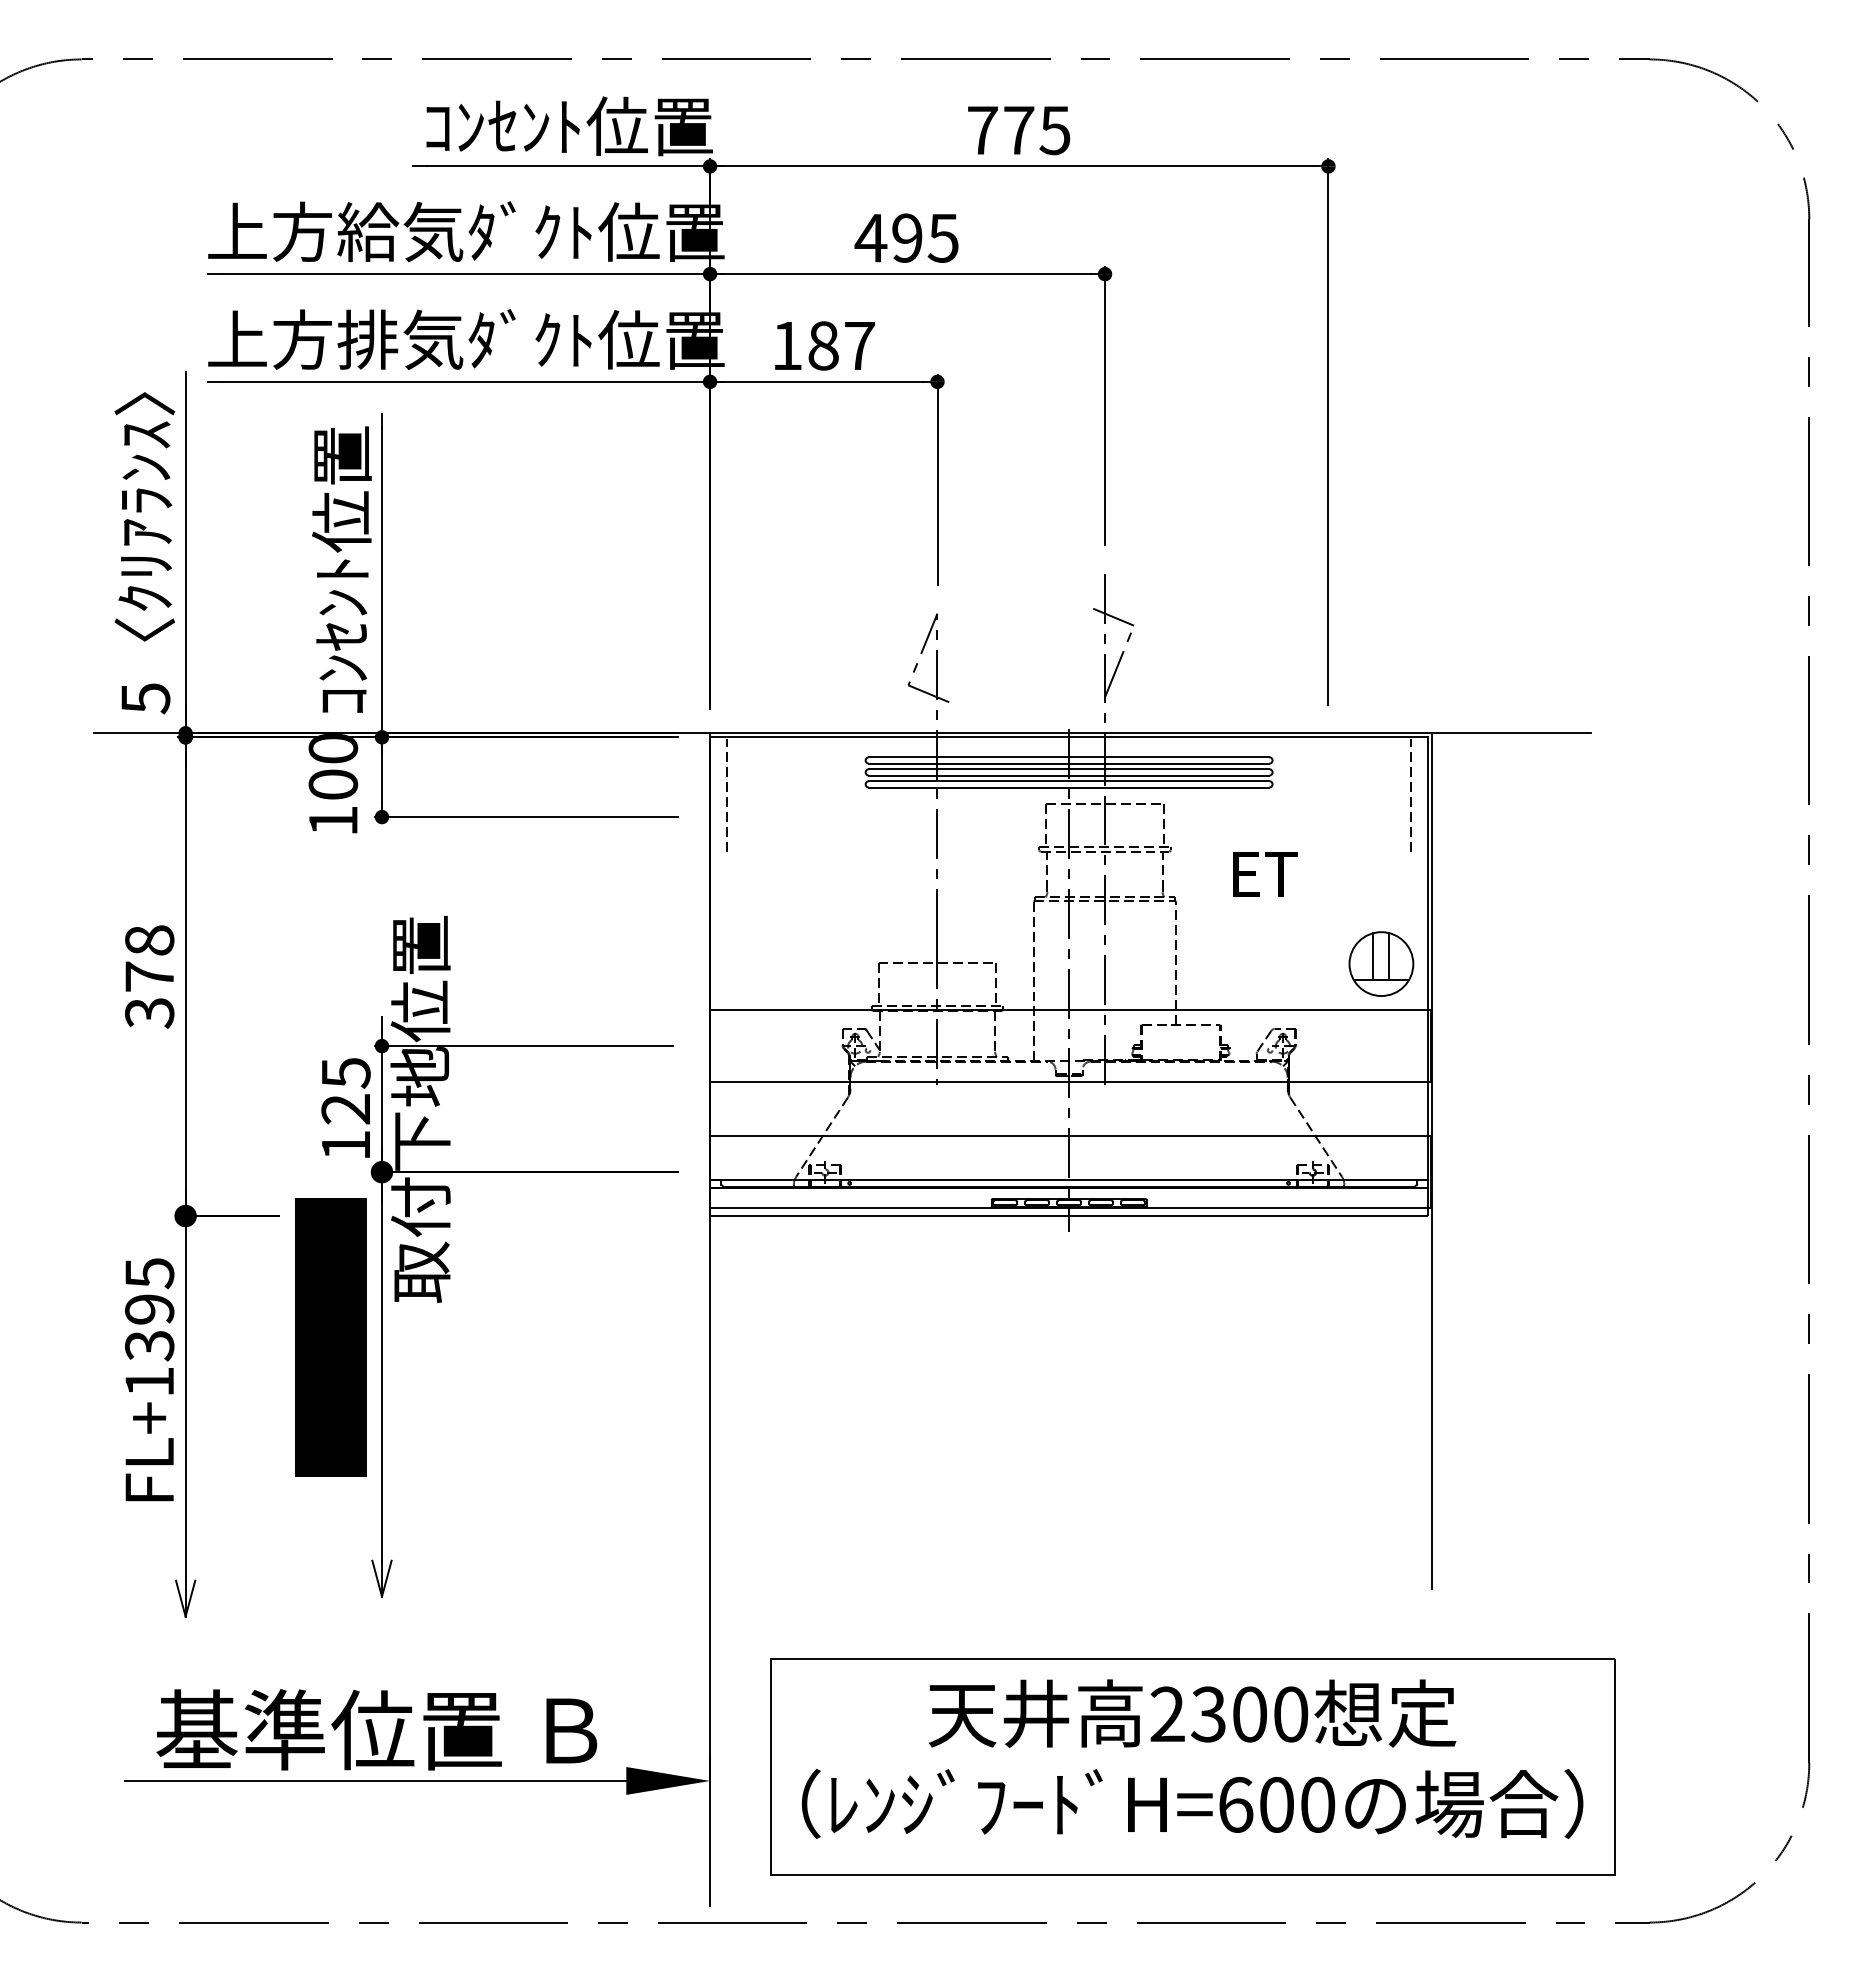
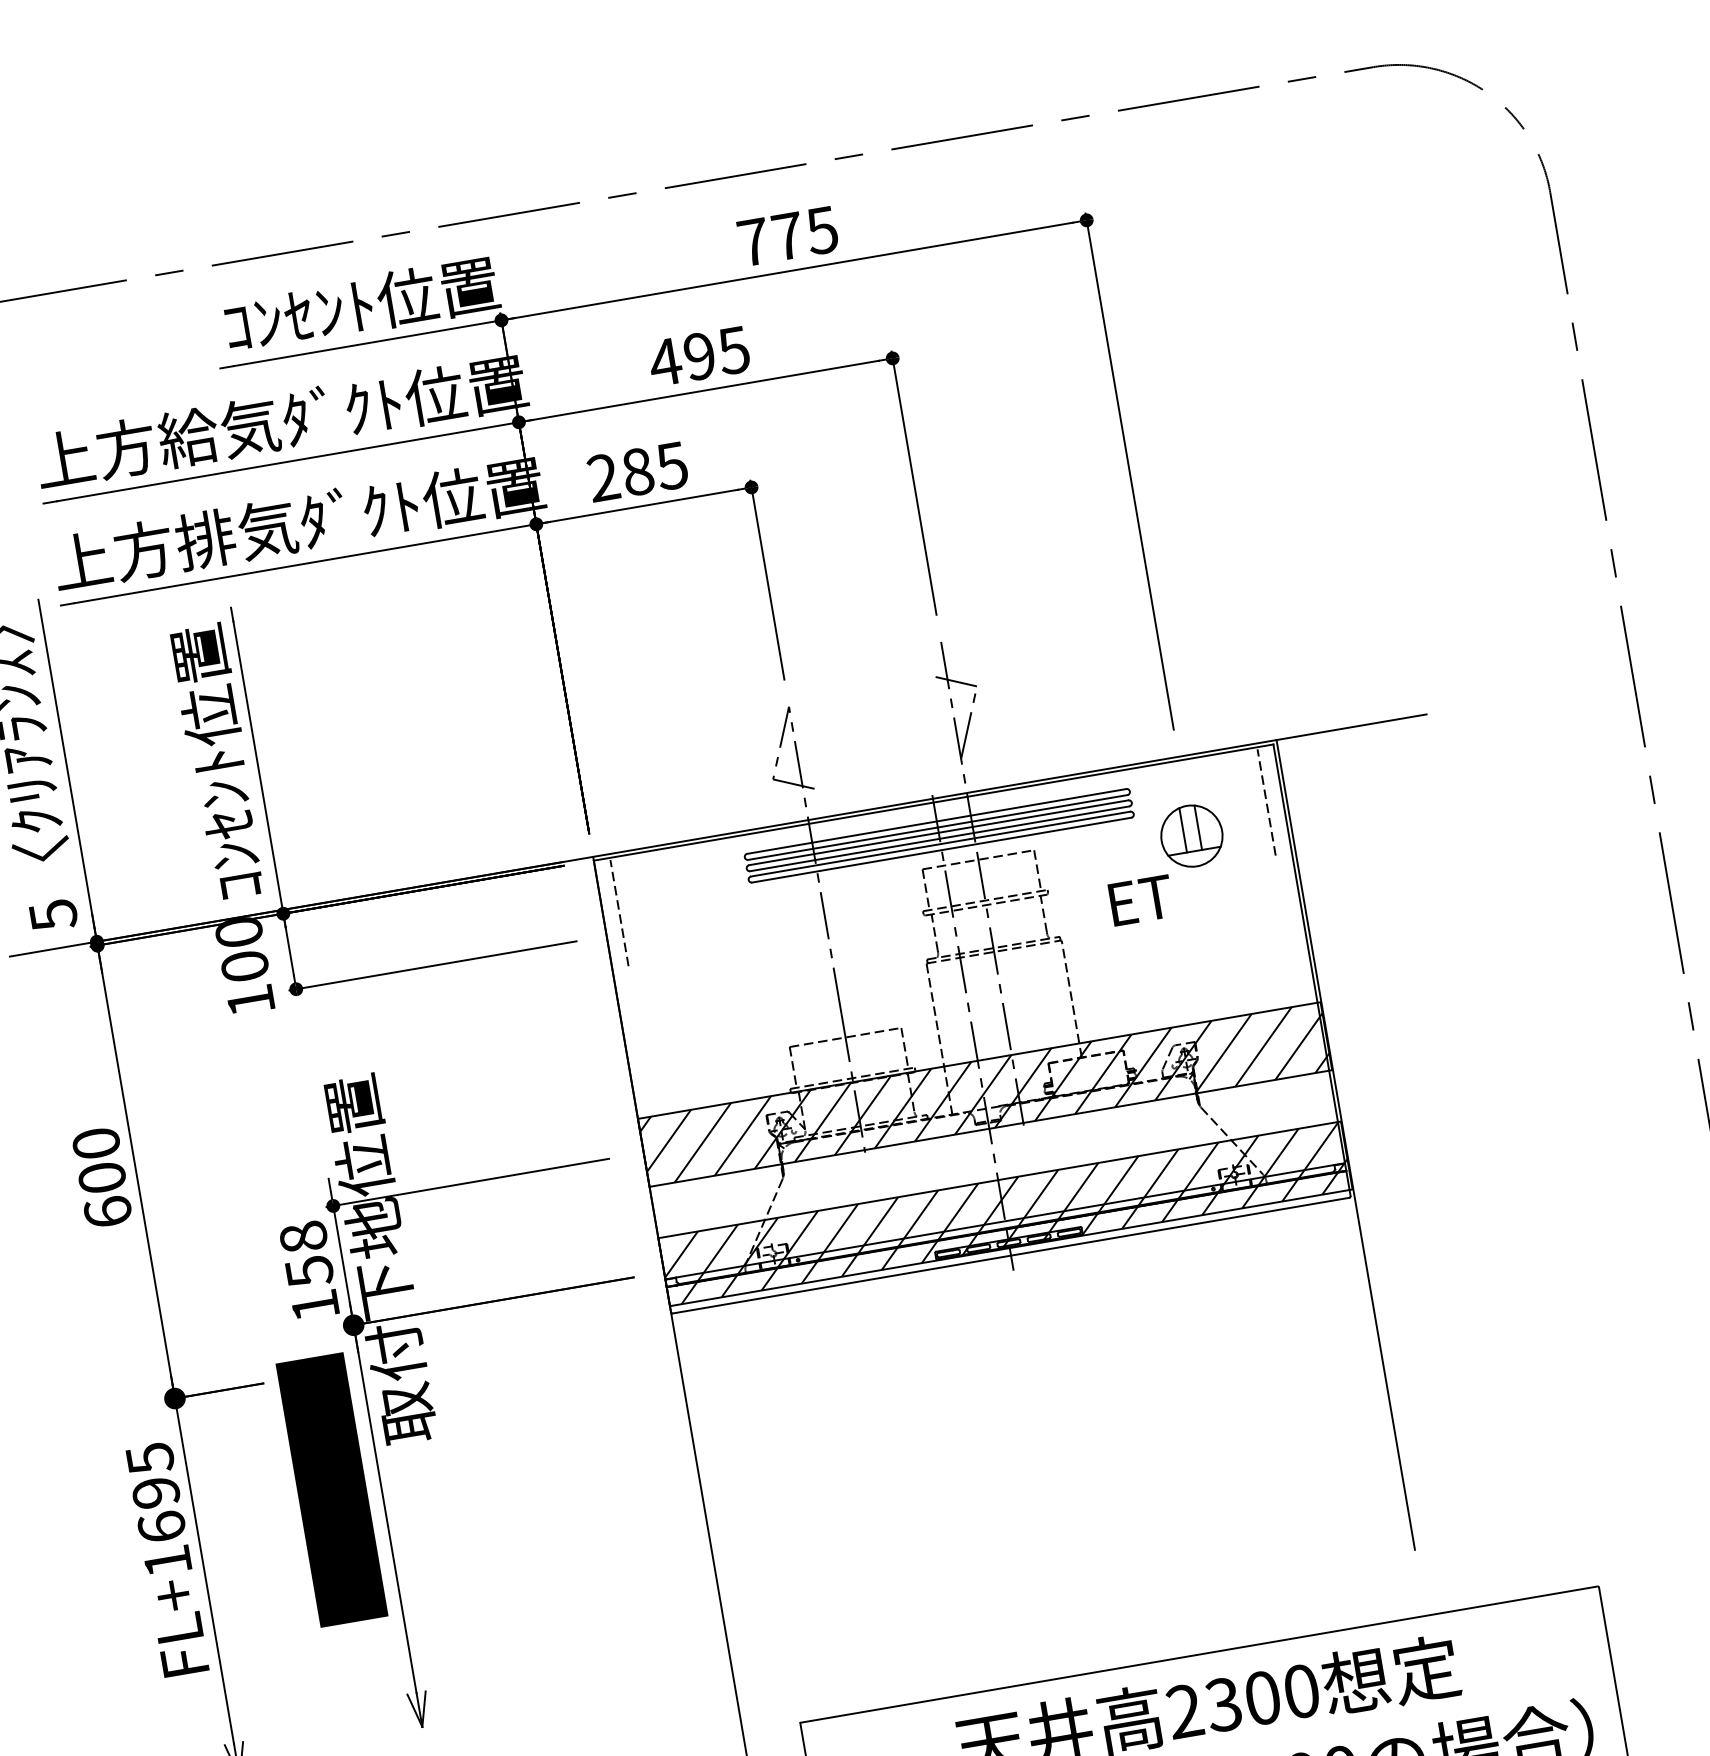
text: (823, 345) -> (637, 471), 187 -> 285
part: (1381, 963) -> (1191, 835), moved
text: (149, 976) -> (102, 1177), 378 -> 600
hatch: (1070, 1045) -> (984, 1094), added
text: (345, 1091) -> (306, 1254), 125 -> 158
hatch: (1070, 1172) -> (1005, 1214), added
text: (149, 1345) -> (161, 1526), FL+1395 -> FL+1695

